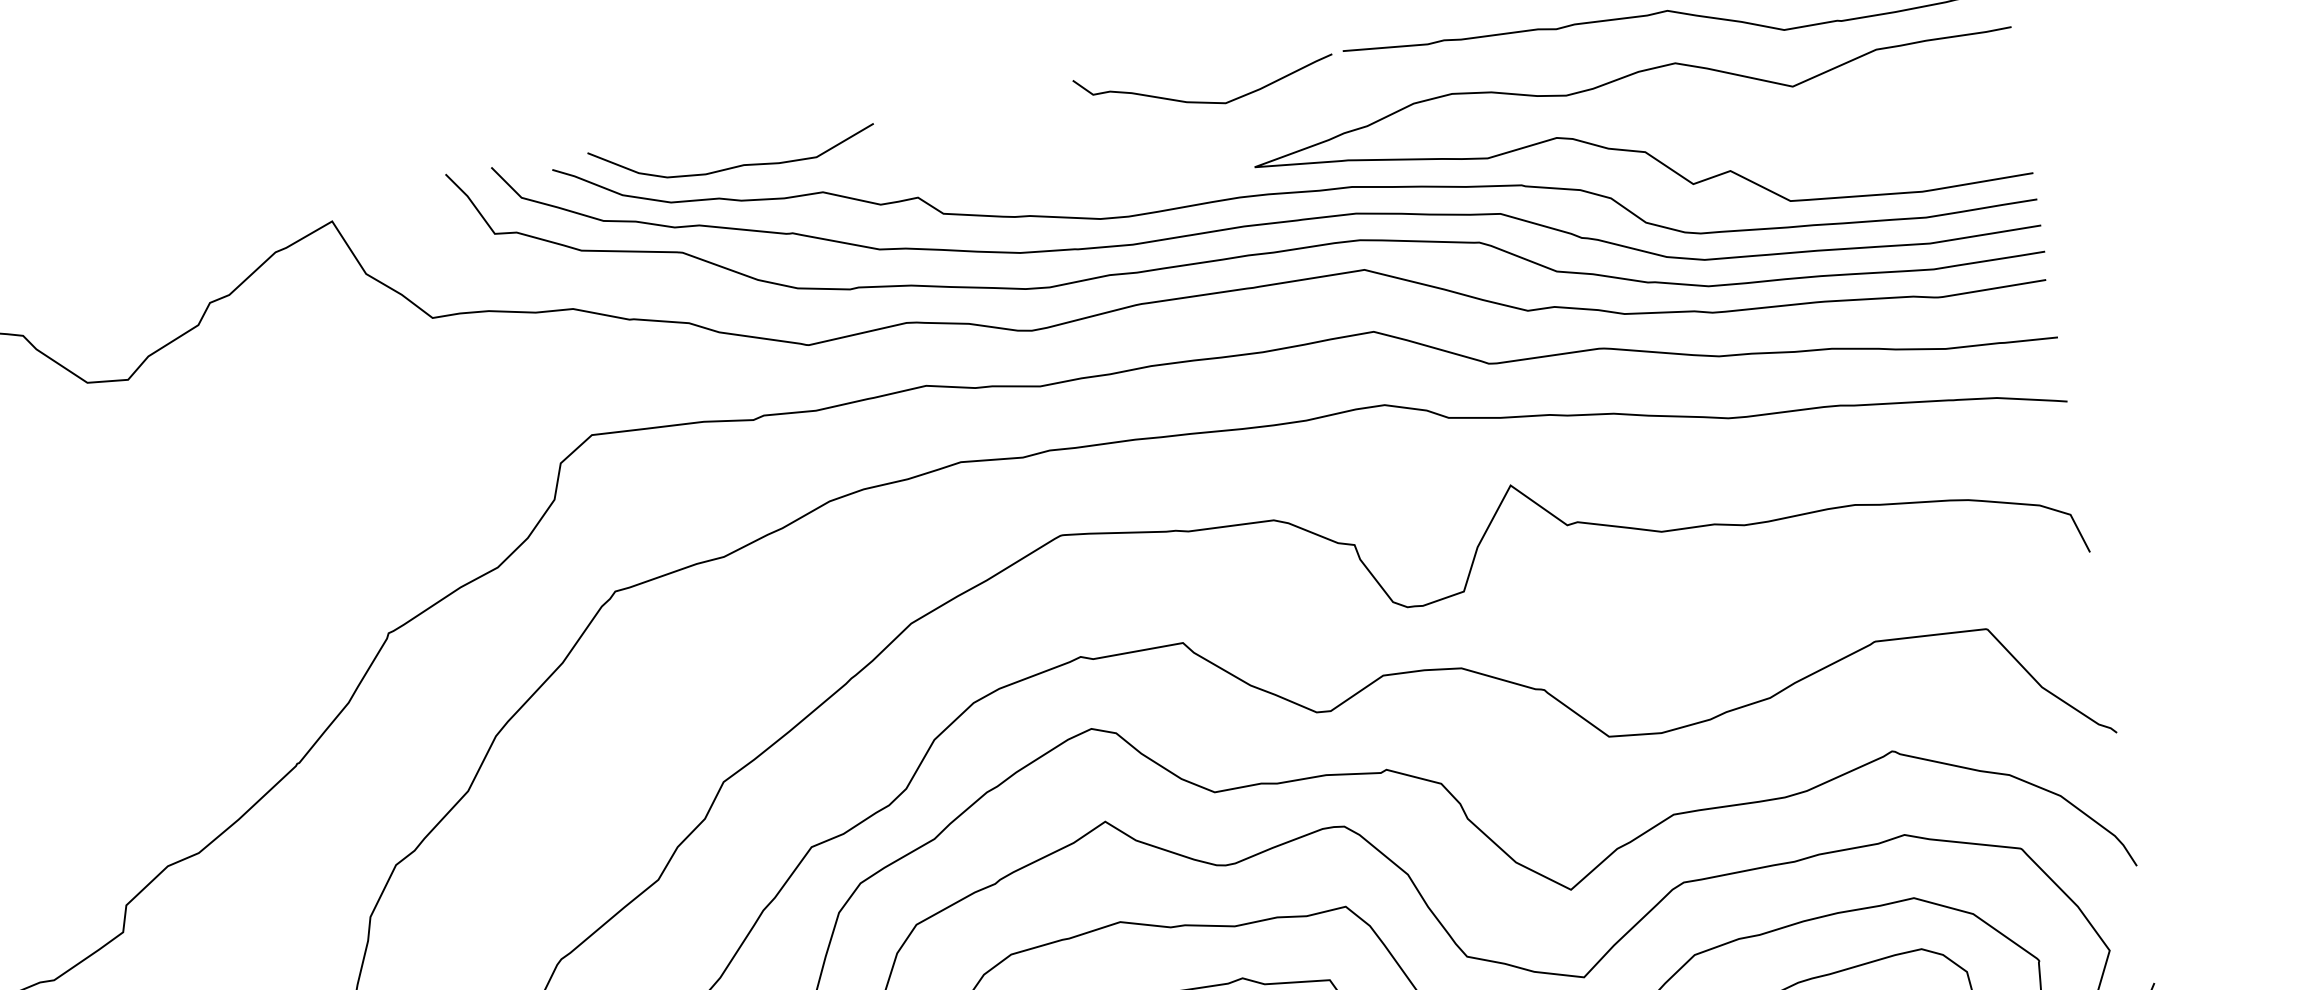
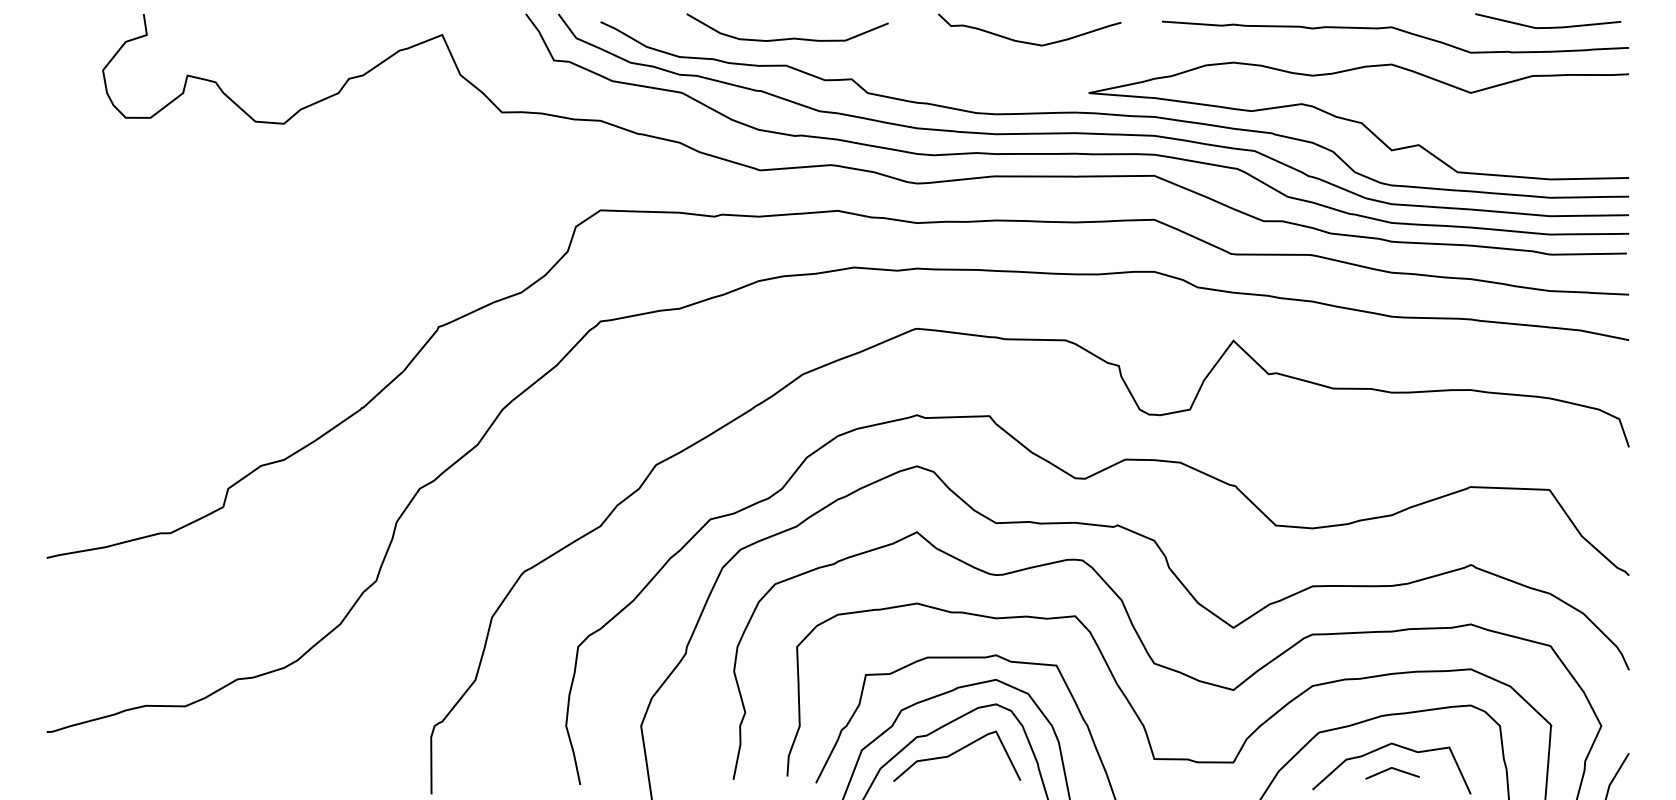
curve: (1202, 100) -> (1026, 41), moved
curve: (739, 164) -> (791, 37), moved

